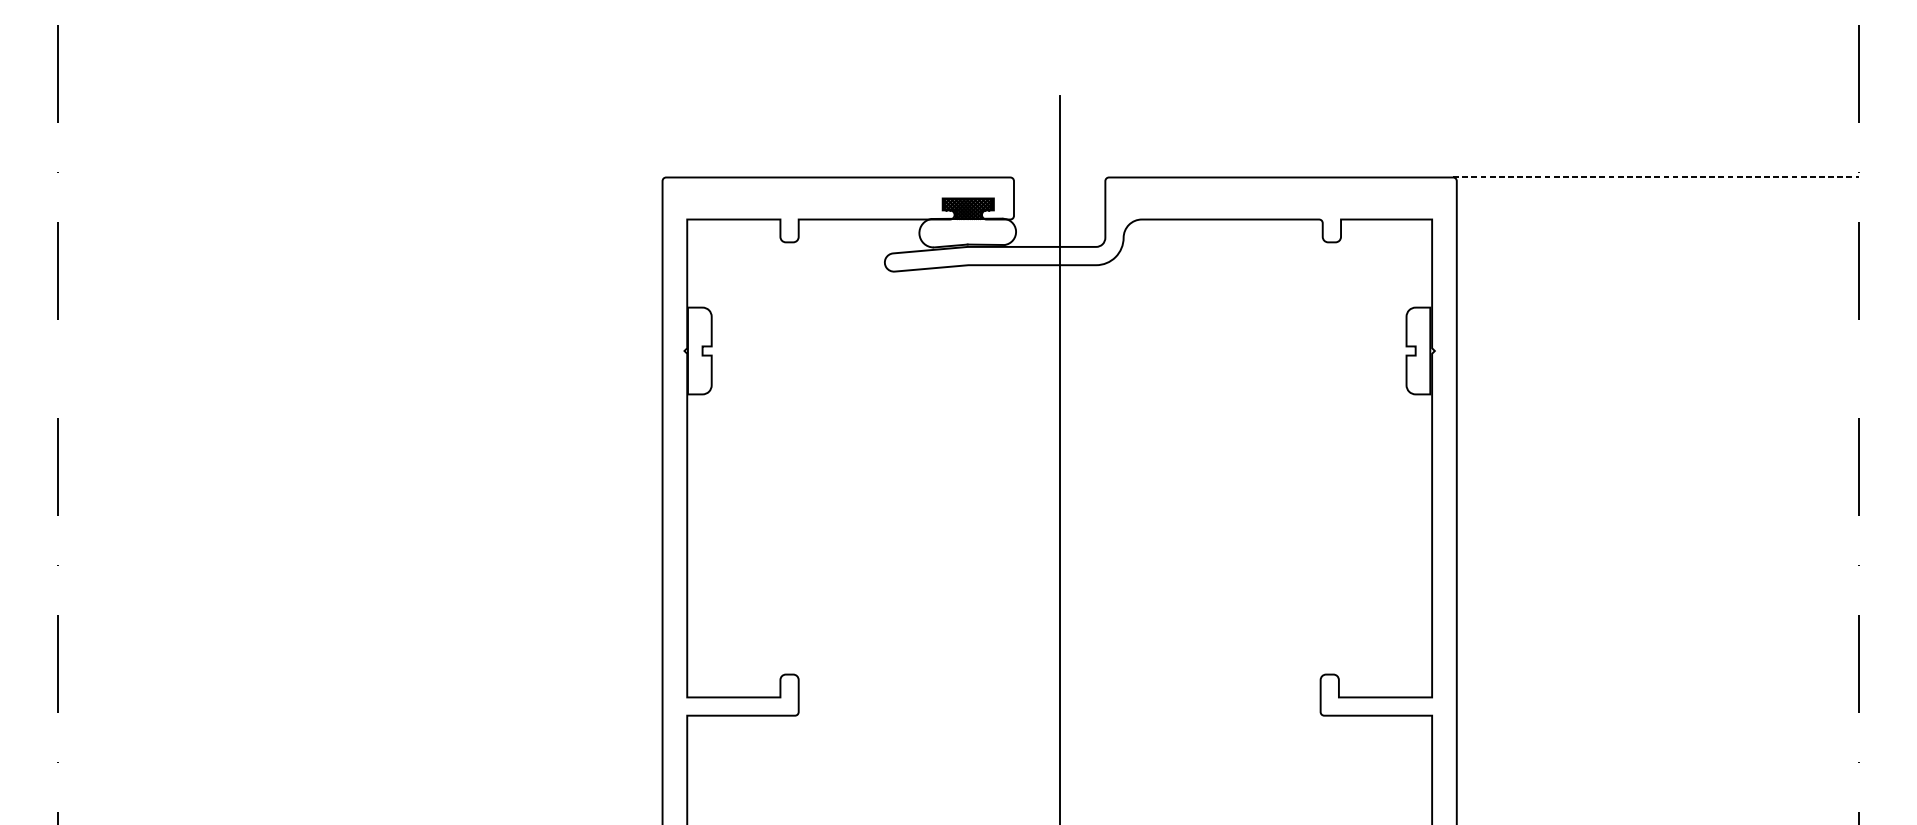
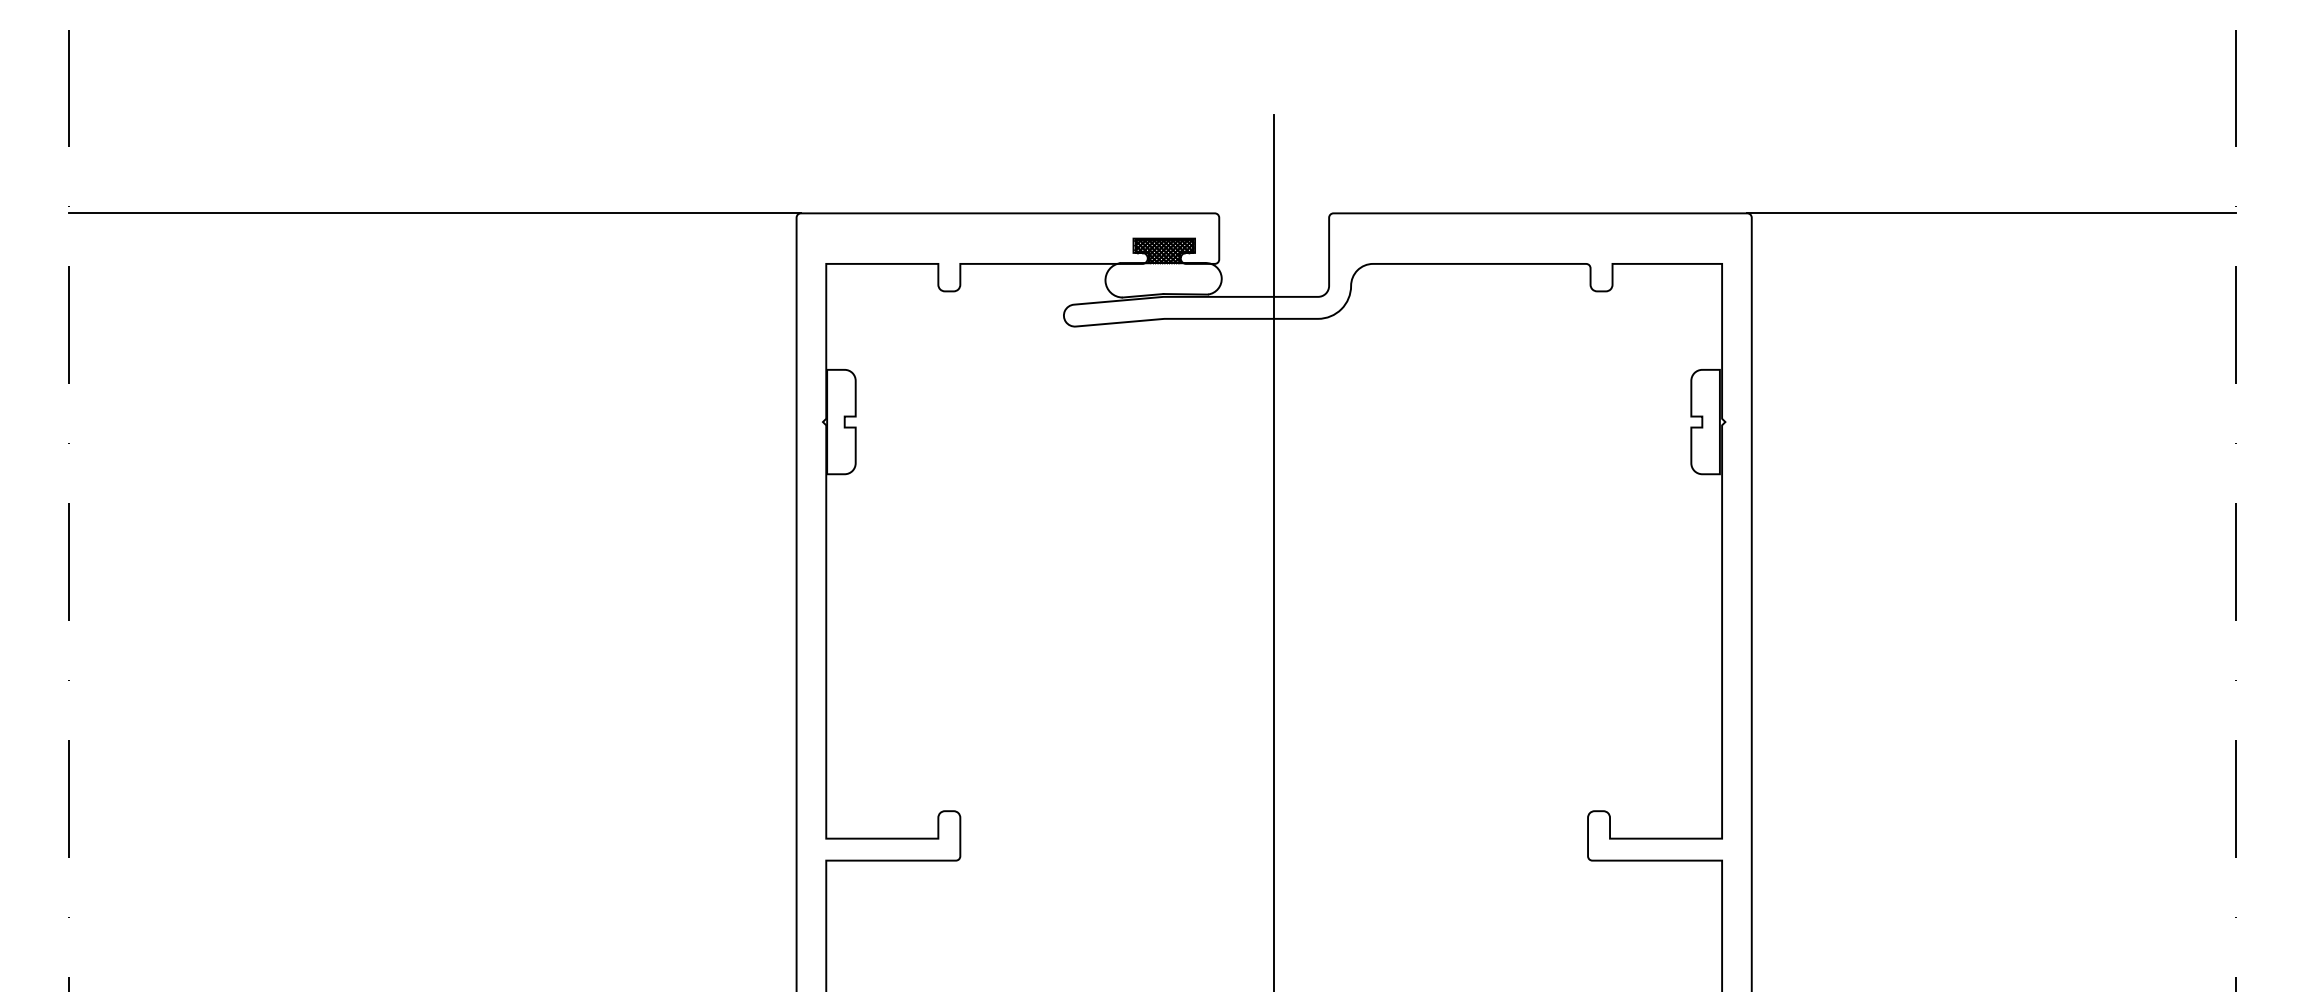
line: (361, 177) -> (434, 213), added
line: (1656, 177) -> (1992, 213), dashed -> solid

